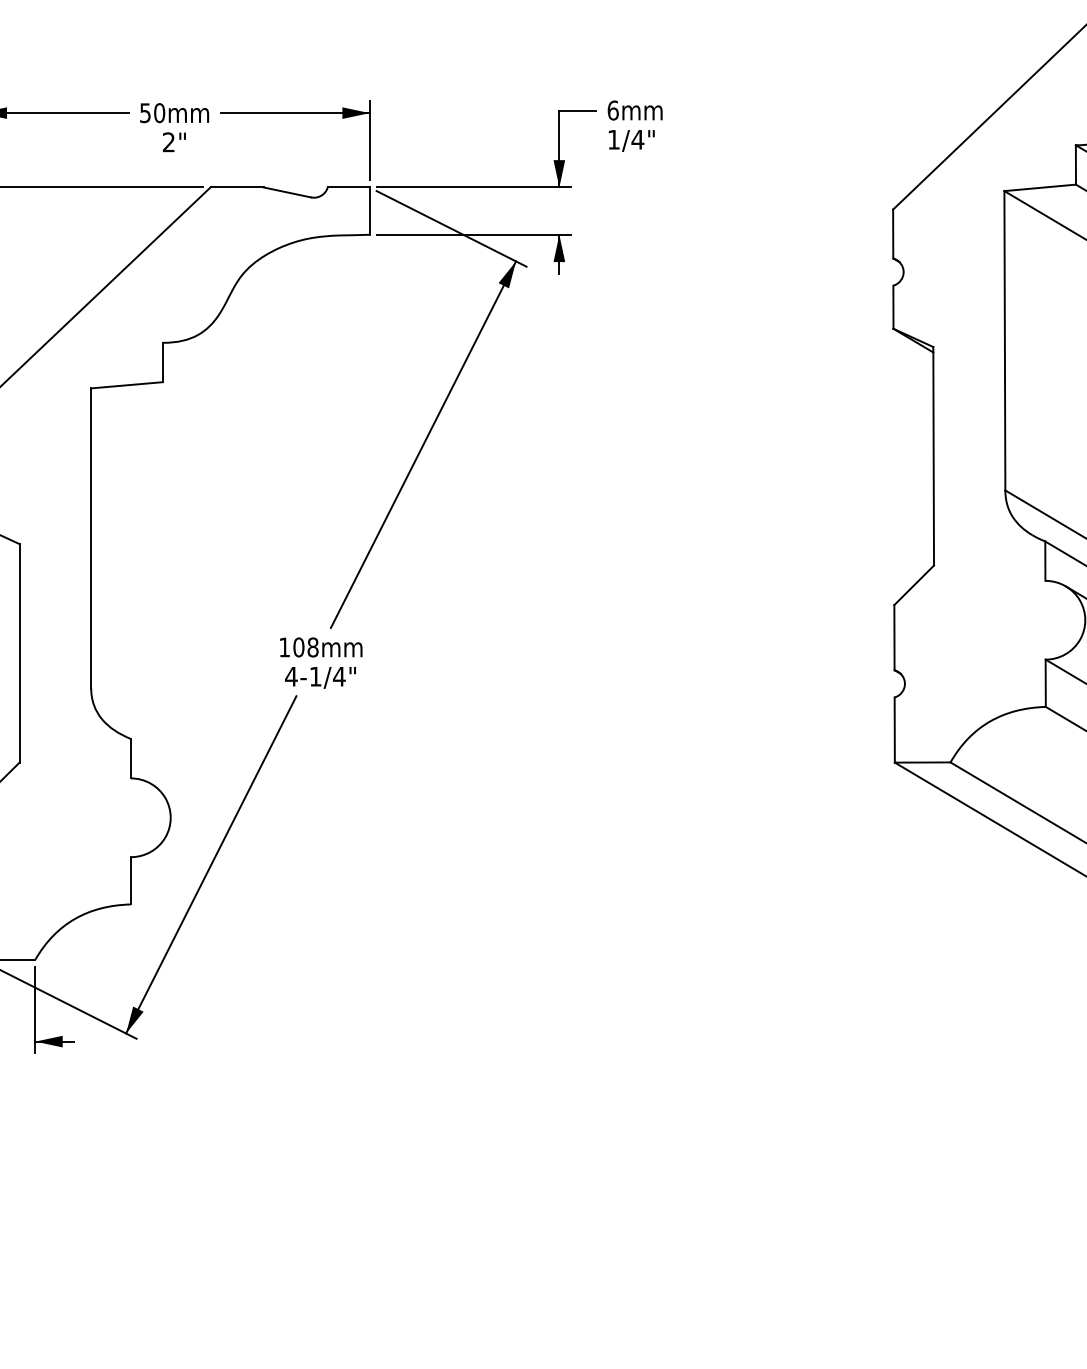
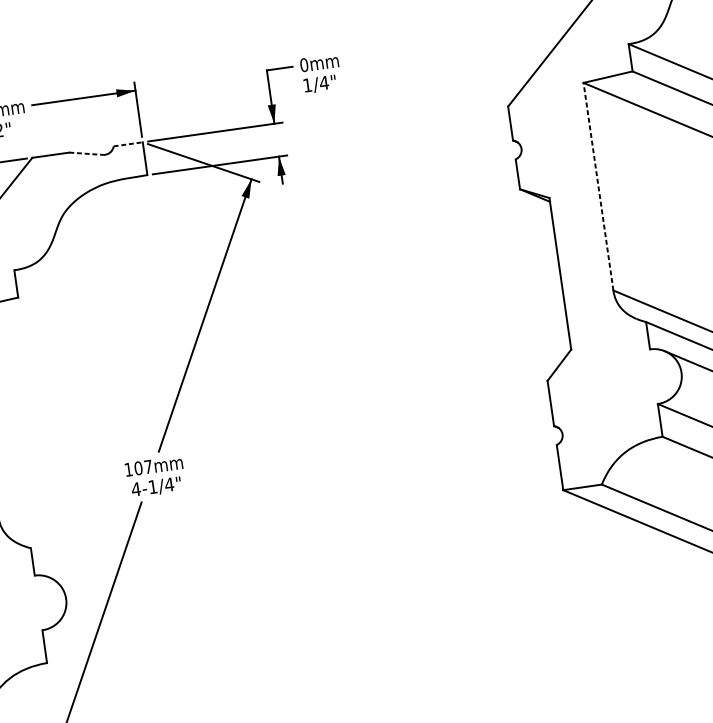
text: (612, 110) -> (303, 65), 6 -> 0
line: (348, 187) -> (128, 144), solid -> dashed
line: (287, 192) -> (86, 153), solid -> dashed
line: (1004, 340) -> (598, 186), solid -> dashed
text: (312, 647) -> (147, 467), 108 -> 107

